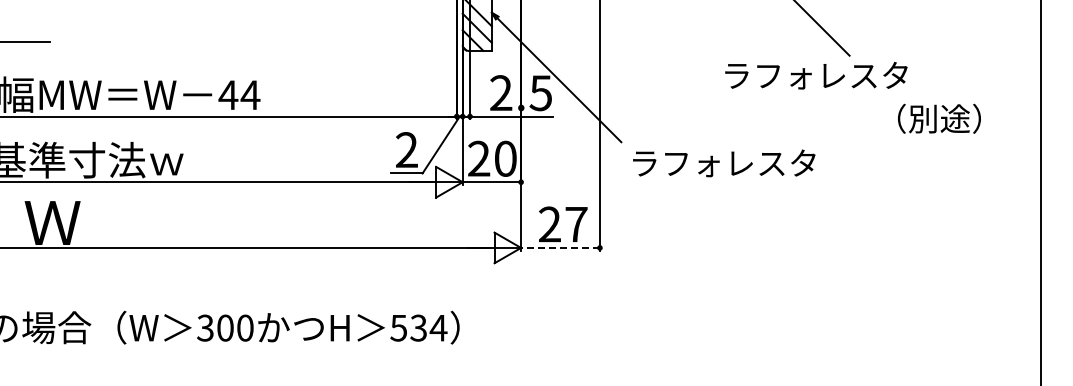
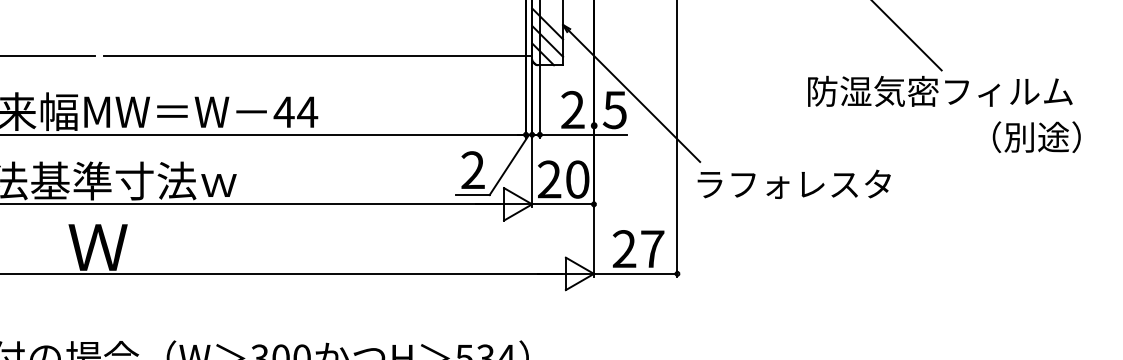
line: (260, 42) -> (318, 56), added
text: (848, 75) -> (940, 91), ラフォレスタ -> 防湿気密フィルム
text: (724, 163) -> (794, 184), moved
line: (560, 247) -> (635, 273), dashed -> solid

